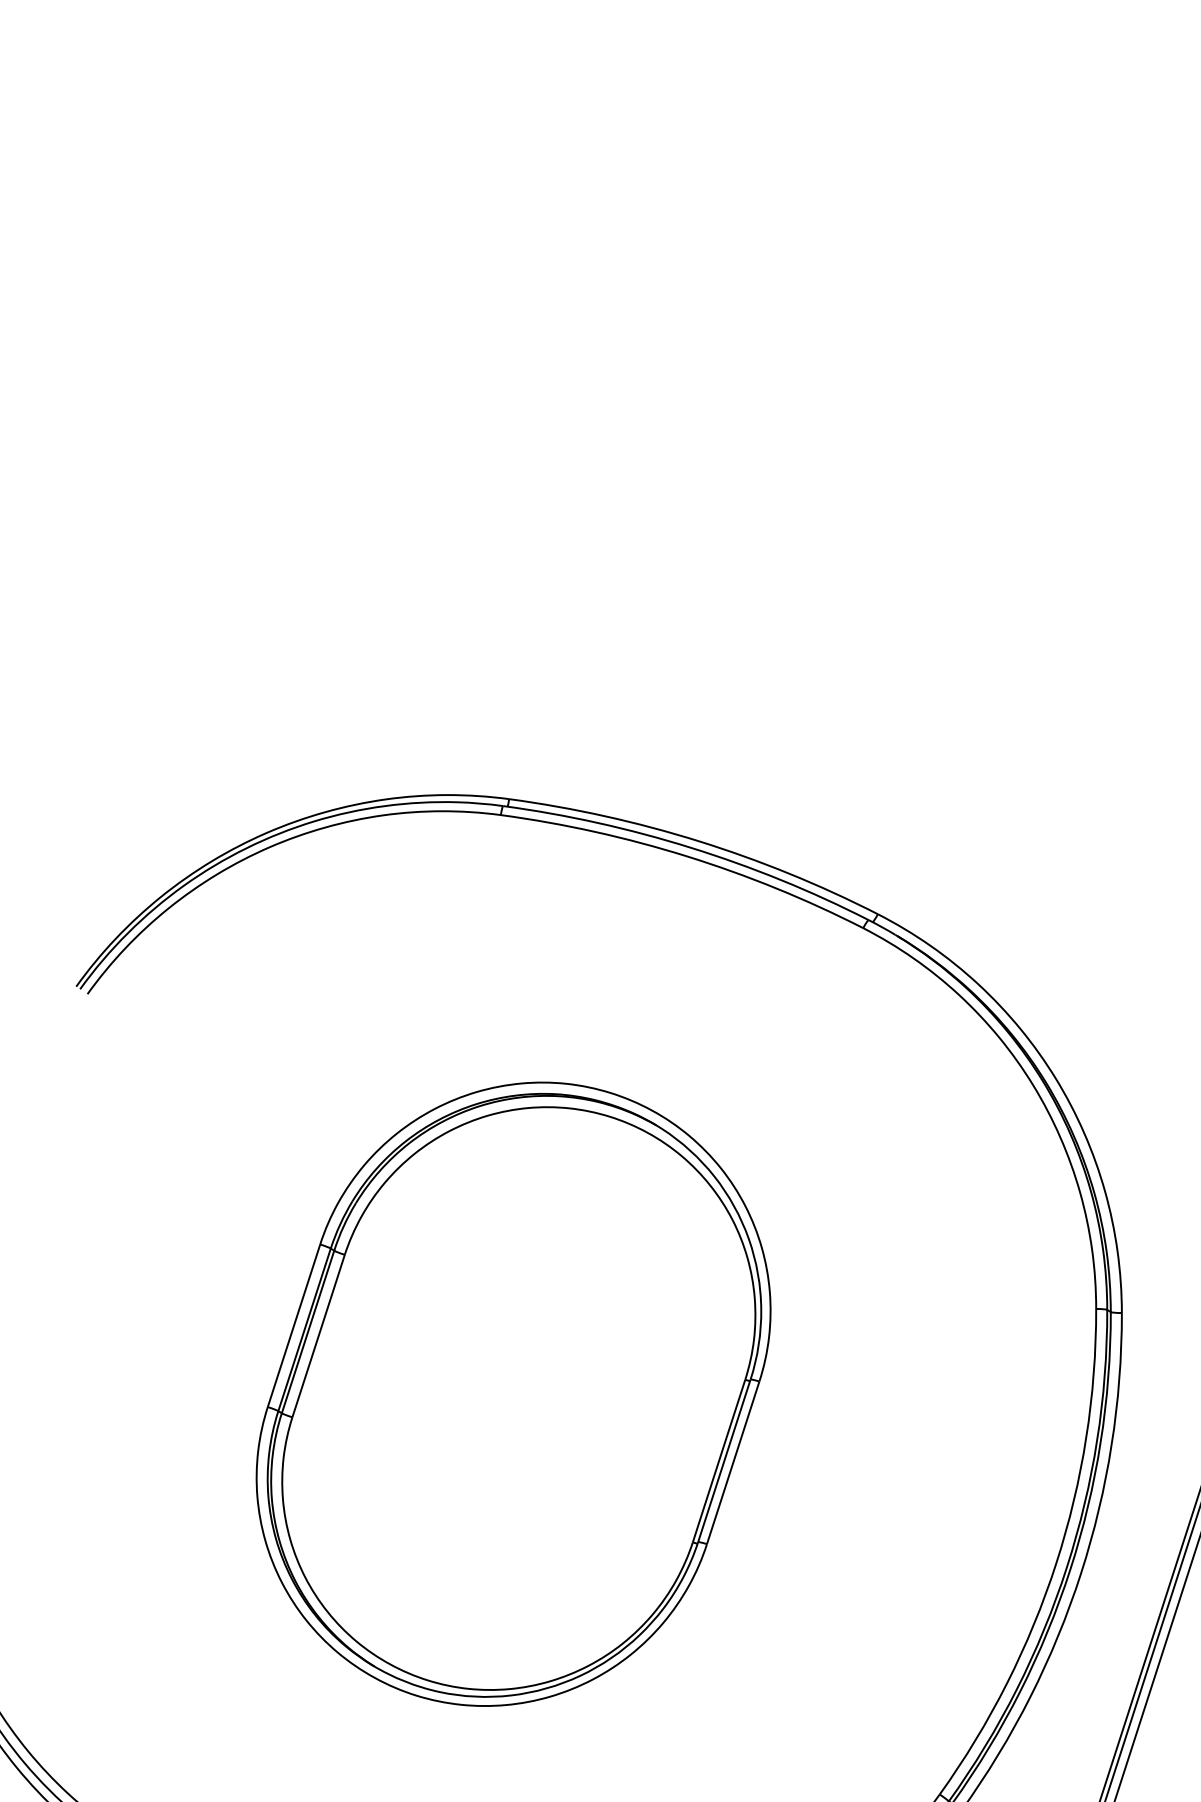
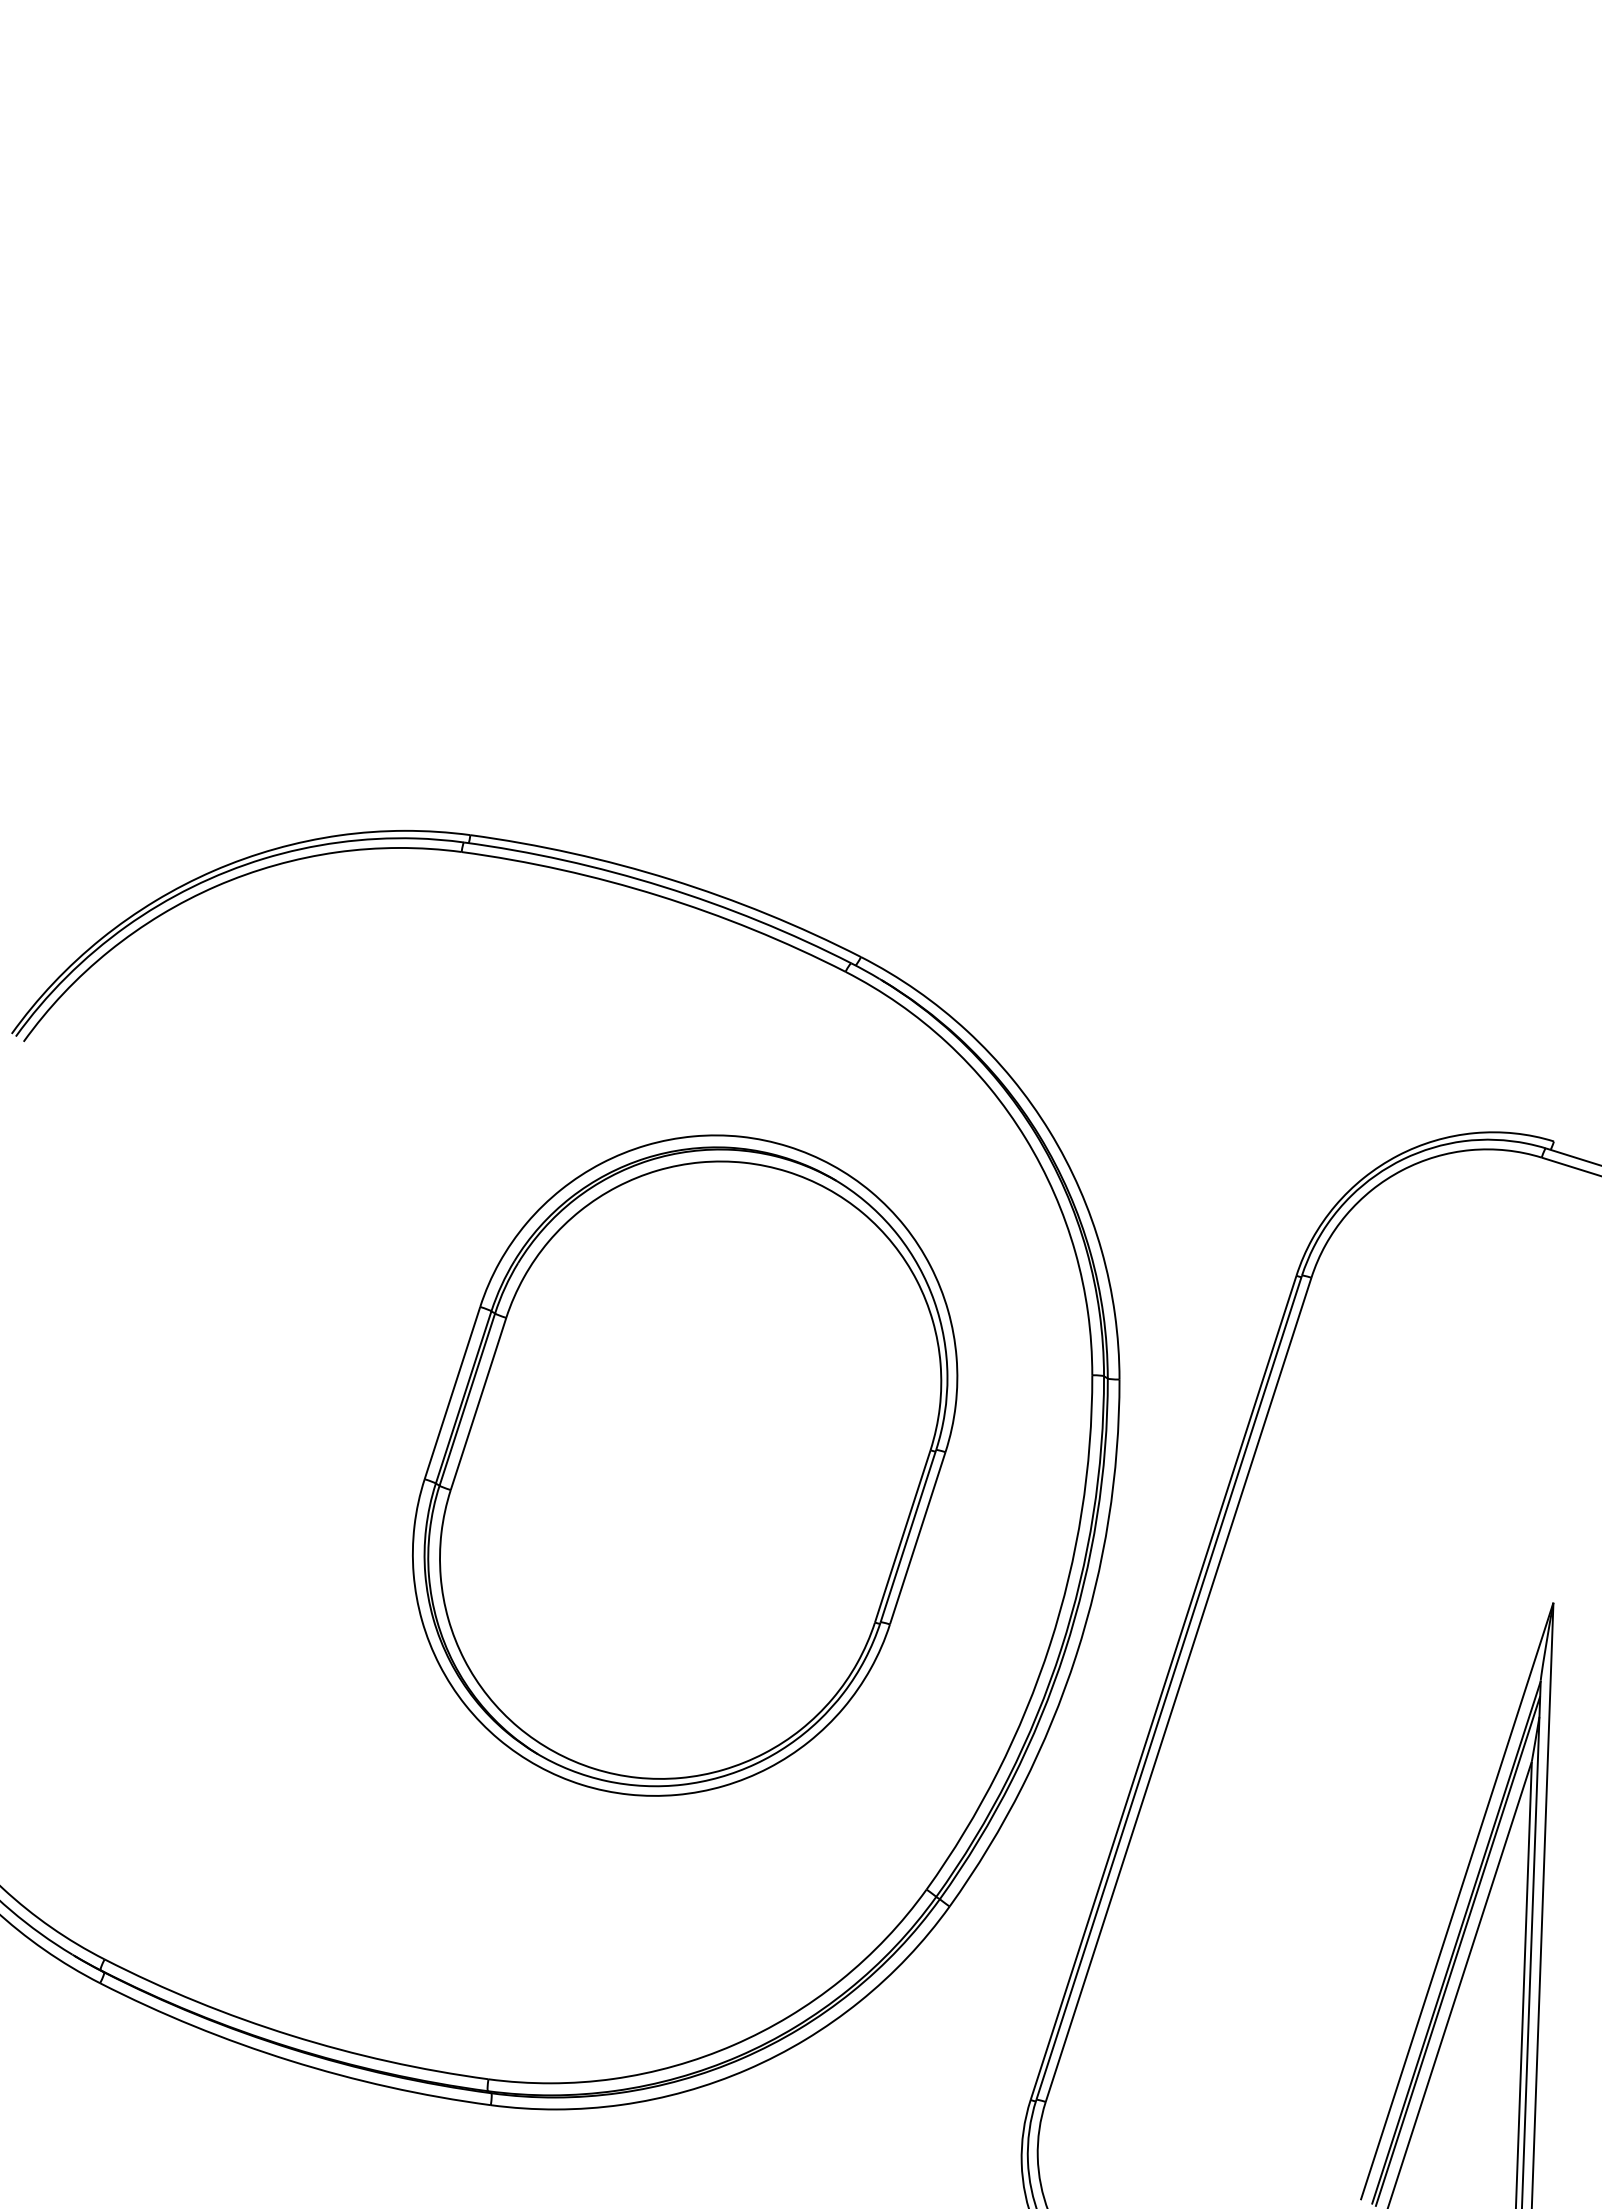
part: (513, 1394) -> (685, 1465), moved

